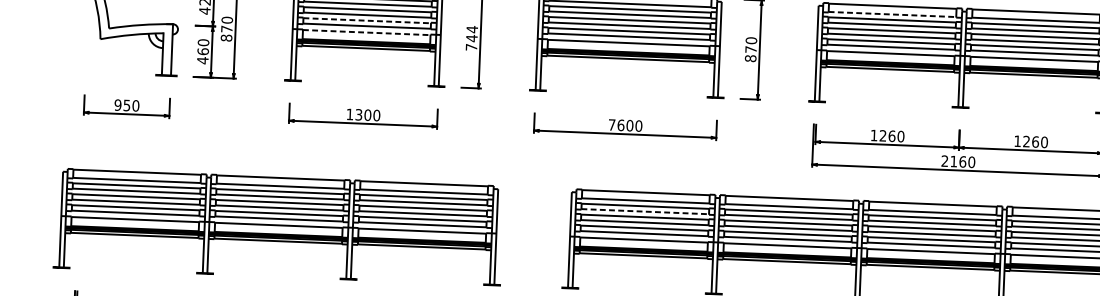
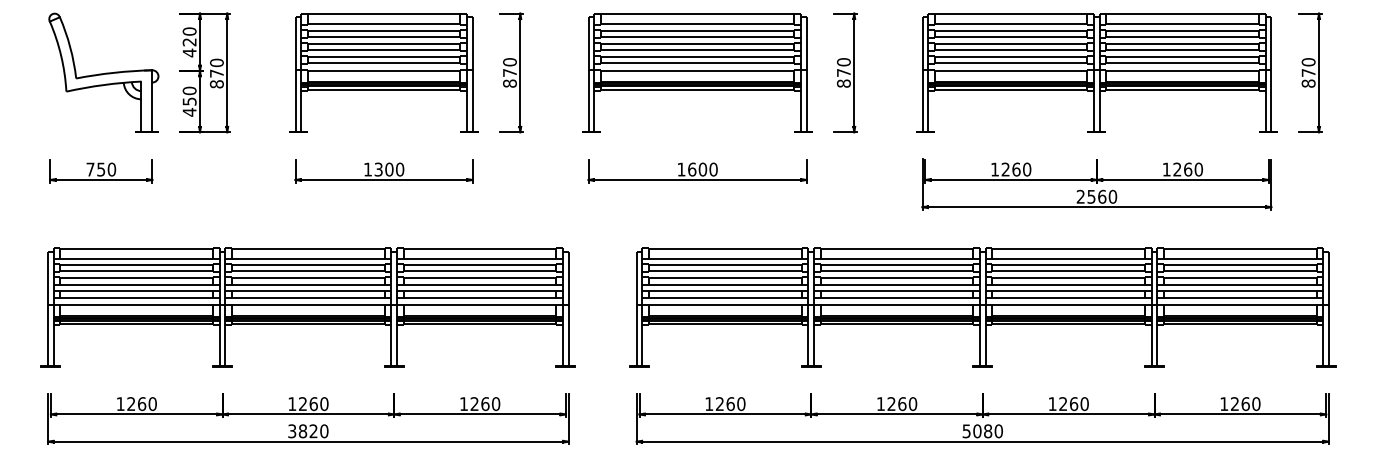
line: (892, 14) -> (1011, 24), dashed -> solid
line: (367, 20) -> (384, 56), dashed -> solid
line: (367, 32) -> (384, 70), dashed -> solid
text: (471, 38) -> (509, 72), 744 -> 870
text: (203, 51) -> (189, 101), 460 -> 450
text: (118, 105) -> (90, 169), 950 -> 750
text: (612, 124) -> (681, 169), 7600 -> 1600
text: (953, 161) -> (1091, 196), 2160 -> 2560
line: (645, 211) -> (725, 271), dashed -> solid
part: (278, 227) -> (307, 307), moved

